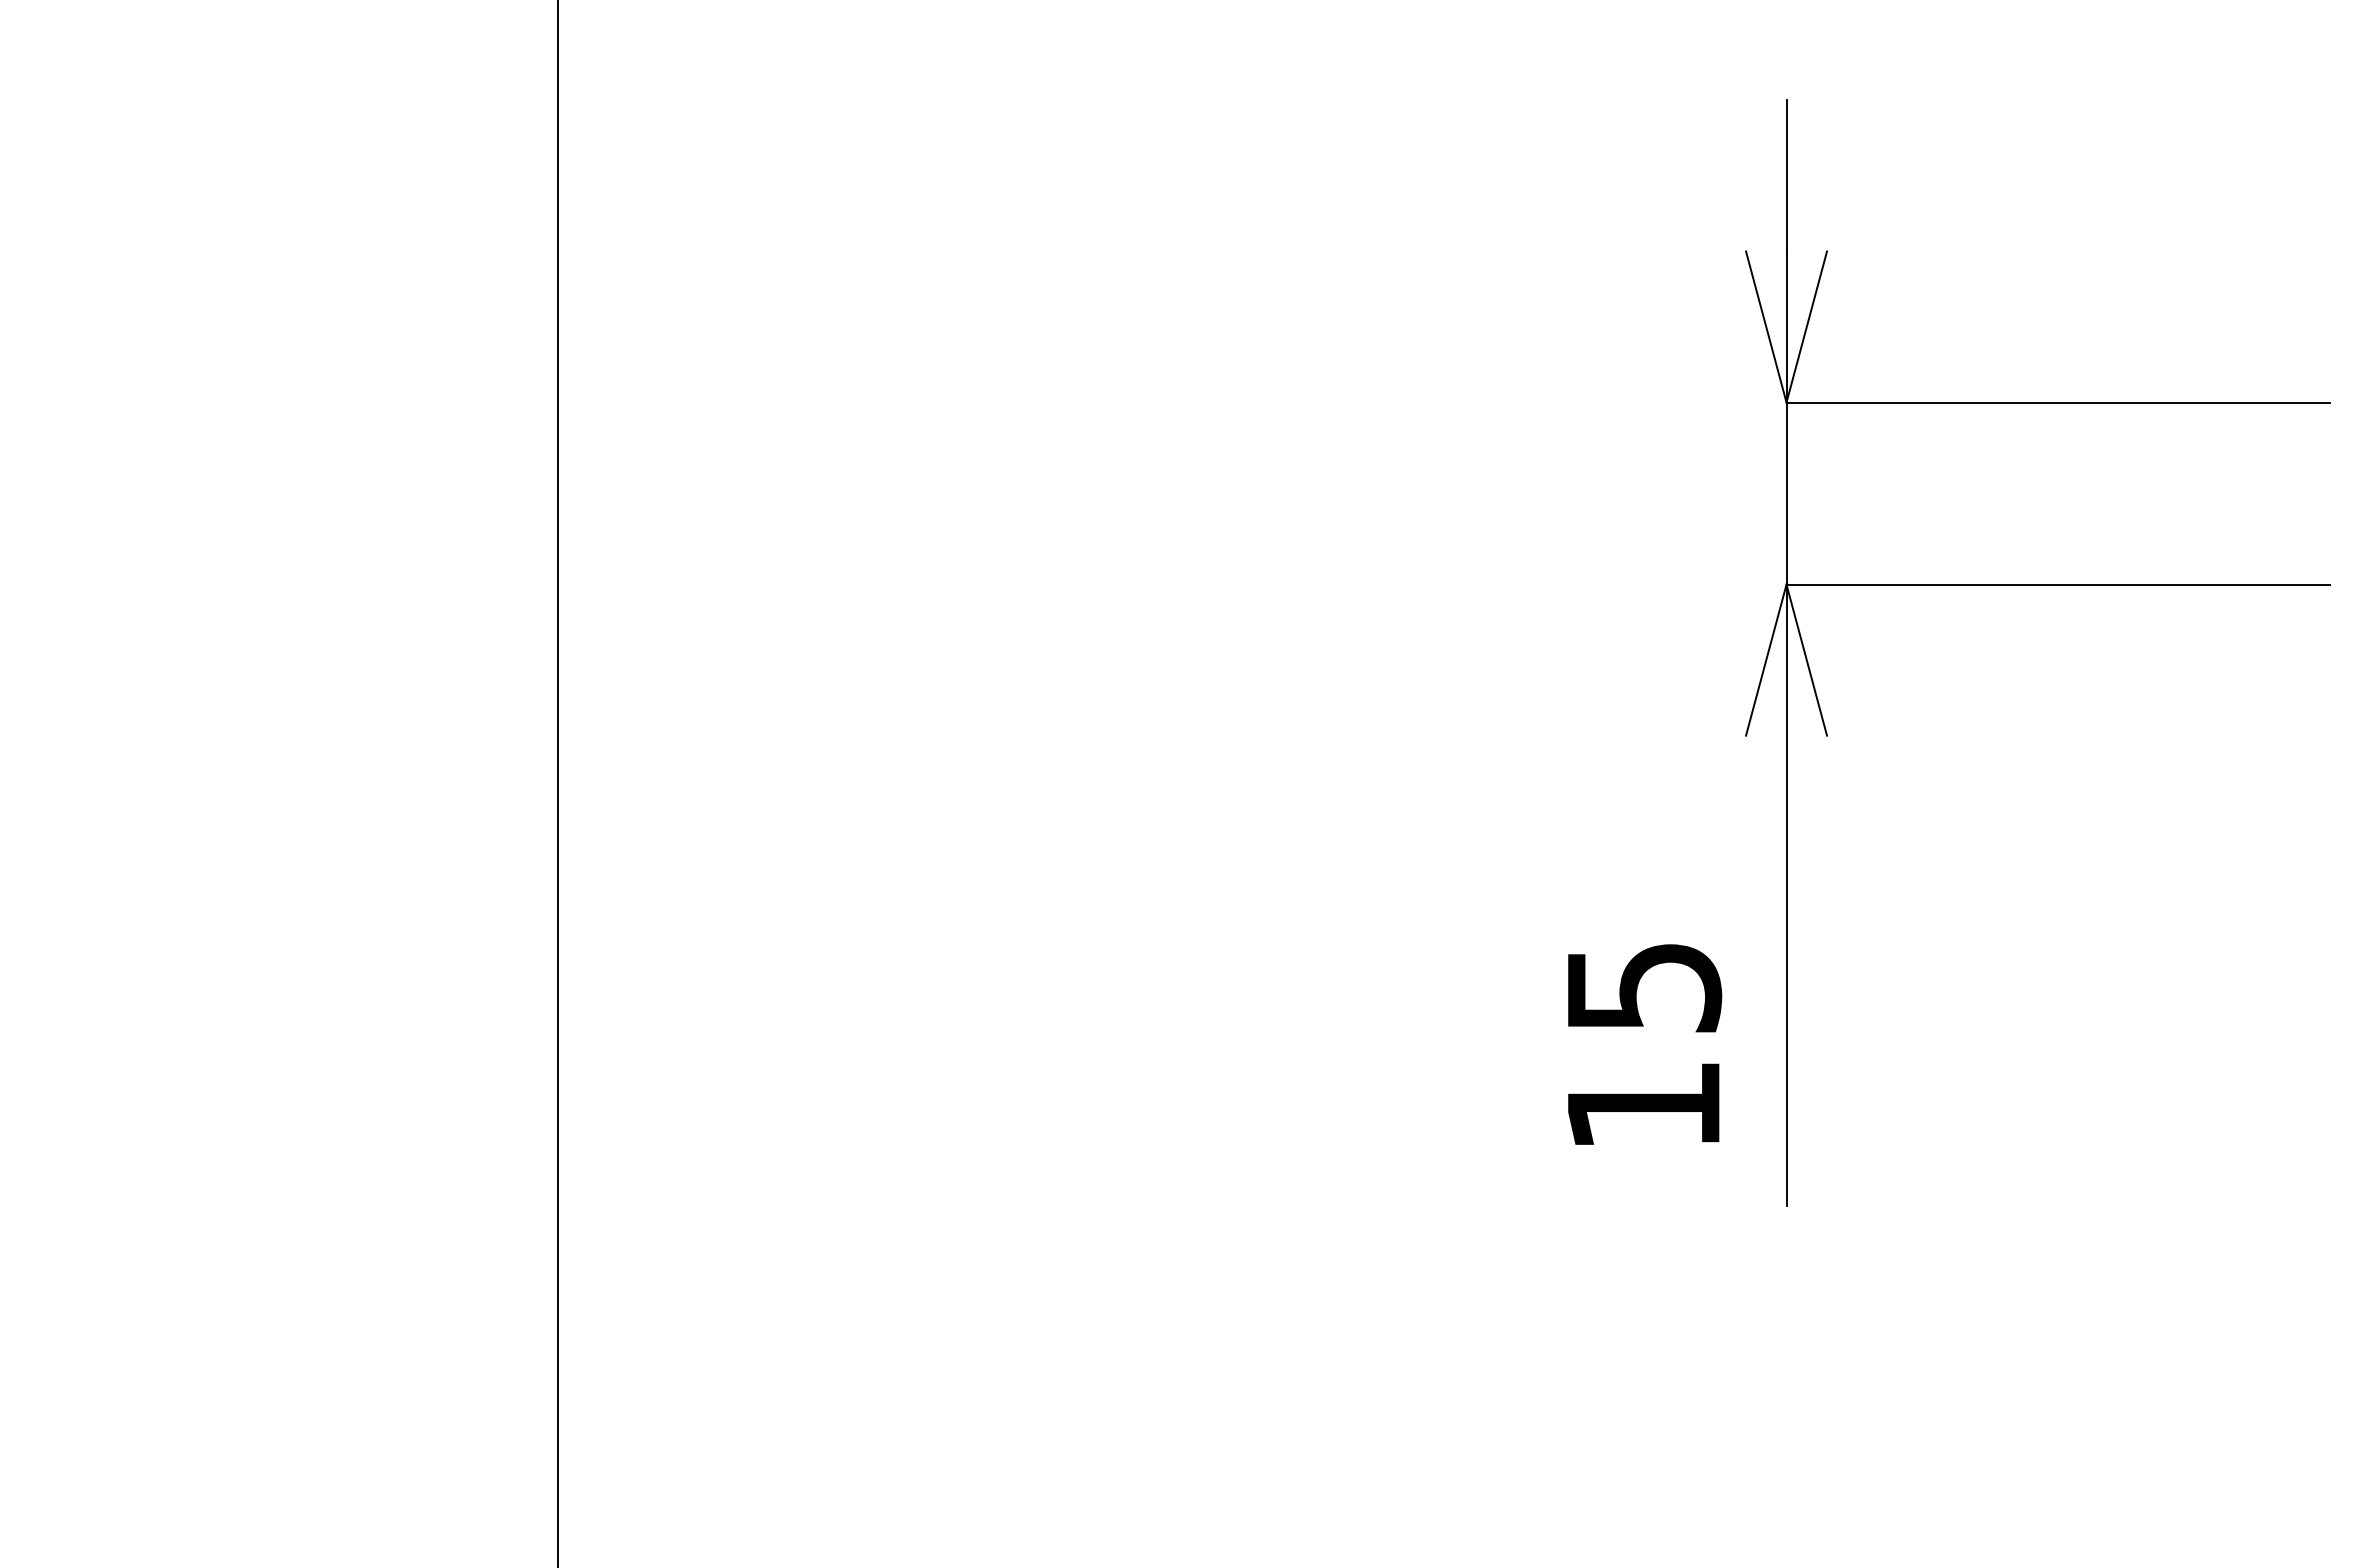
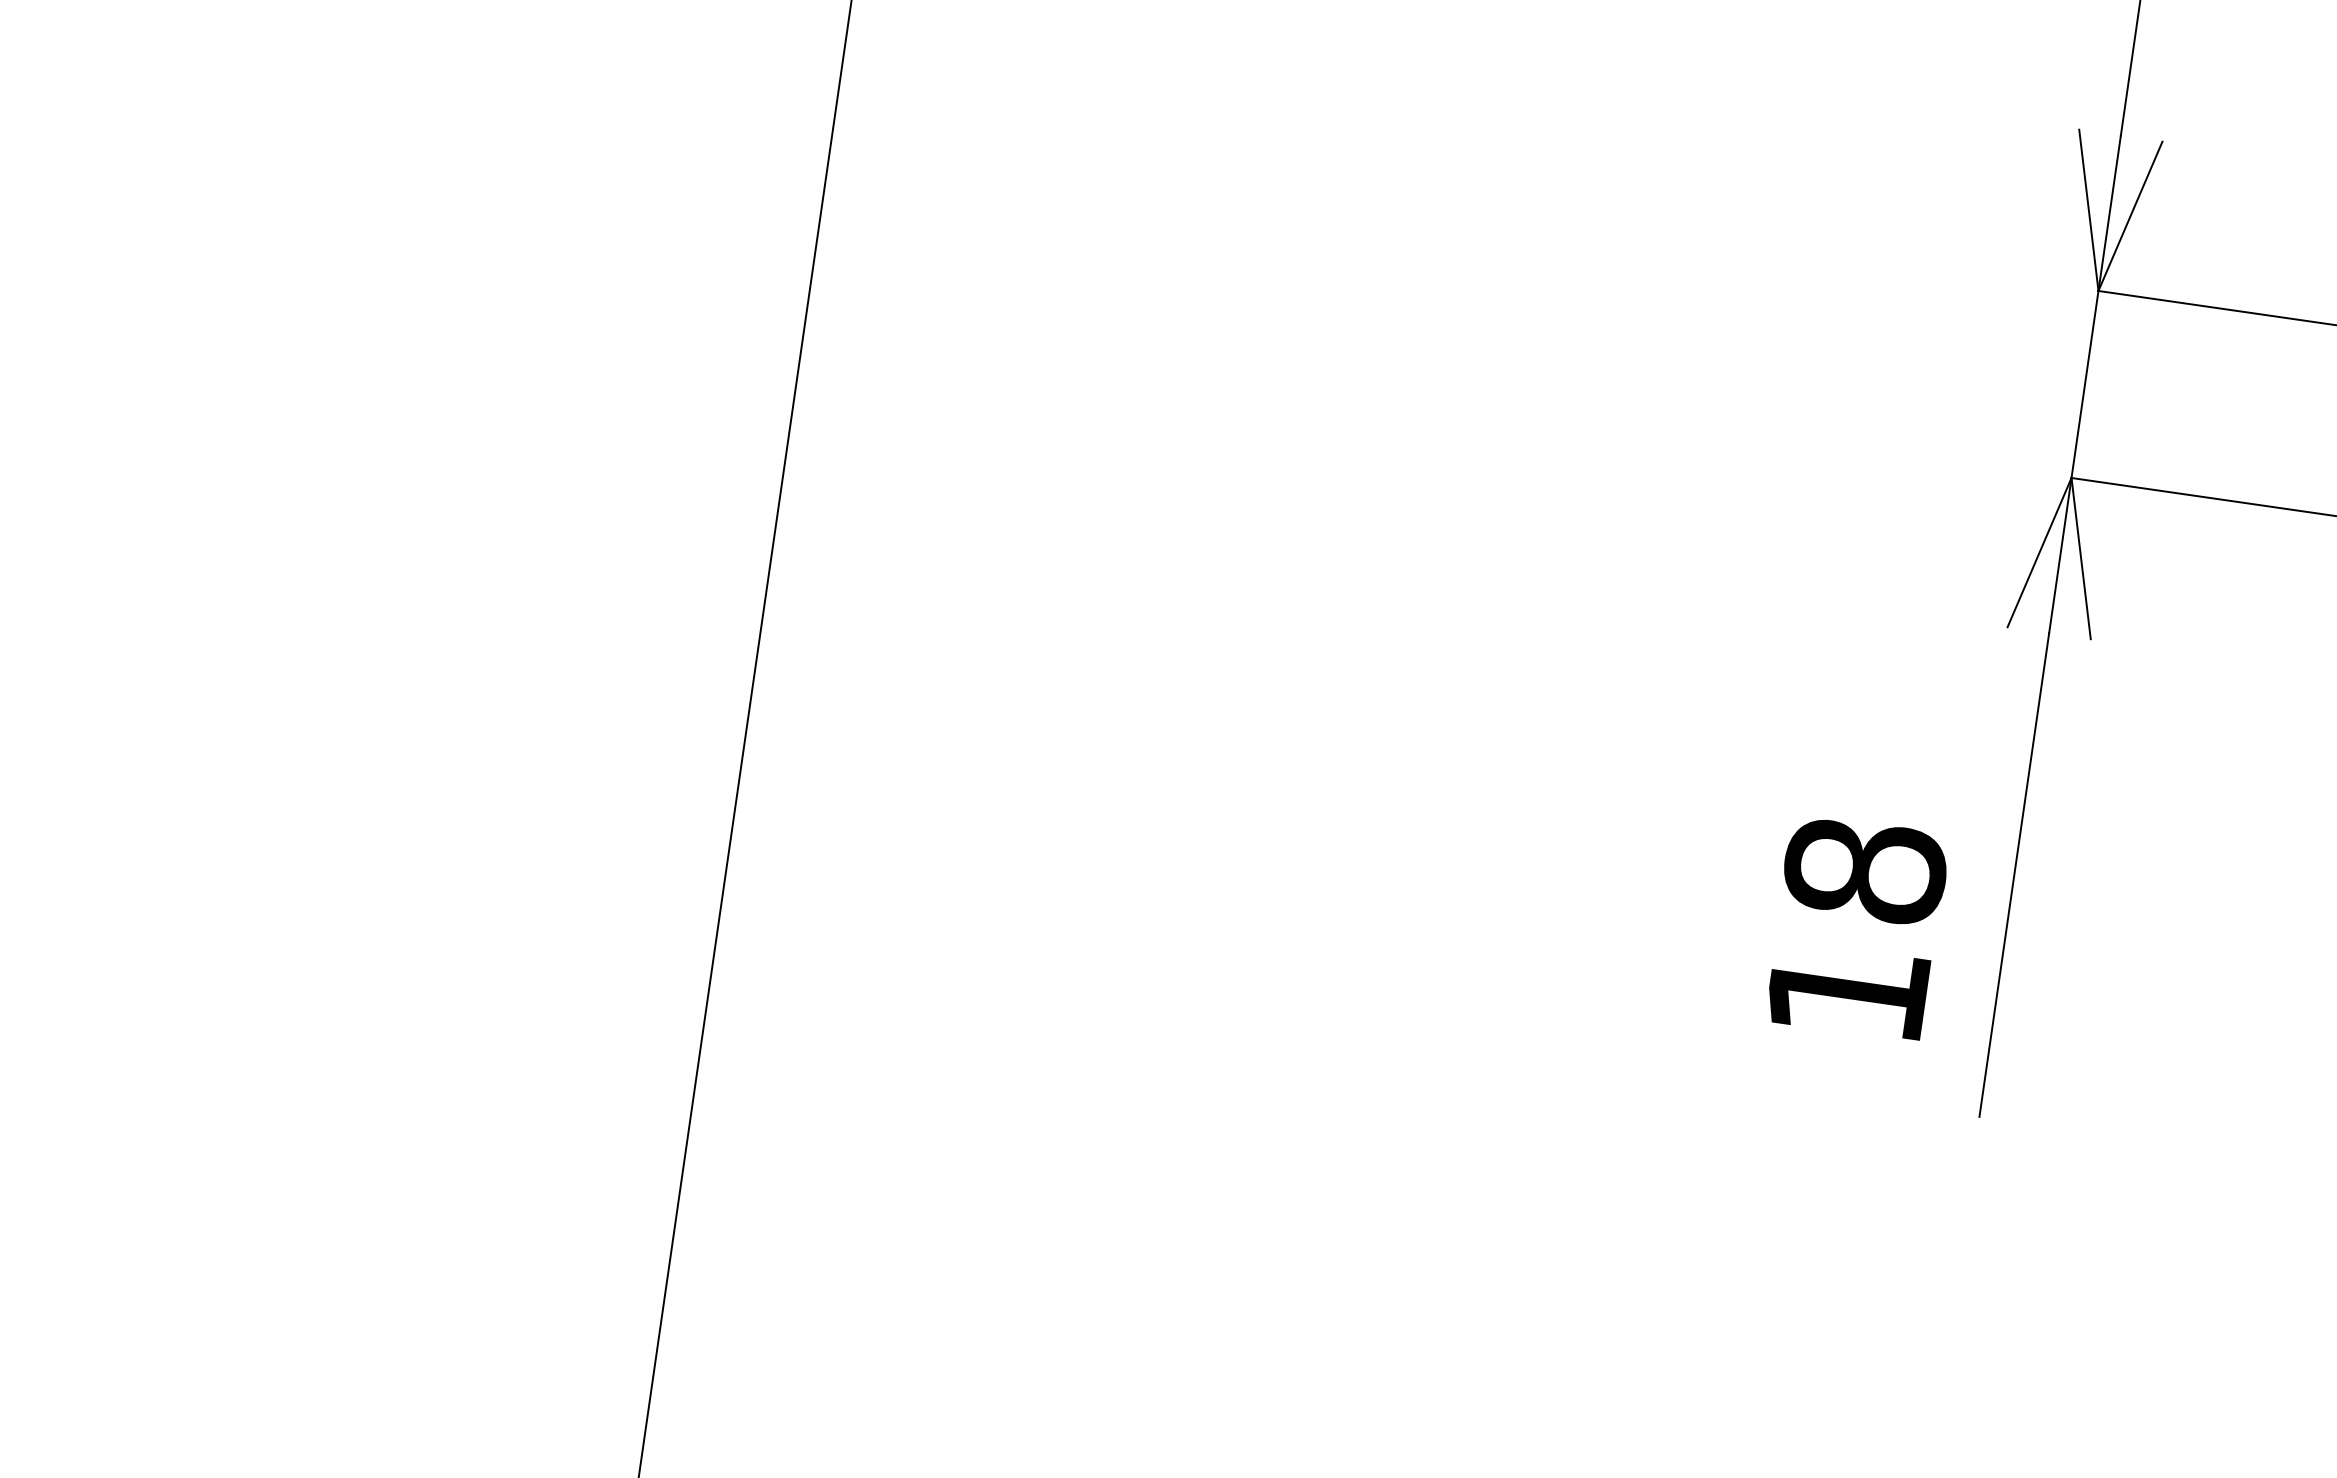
text: (1643, 986) -> (1865, 869), 15 -> 18

